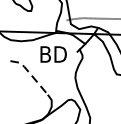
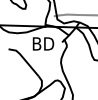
line: (30, 73) -> (24, 59), dashed -> solid

